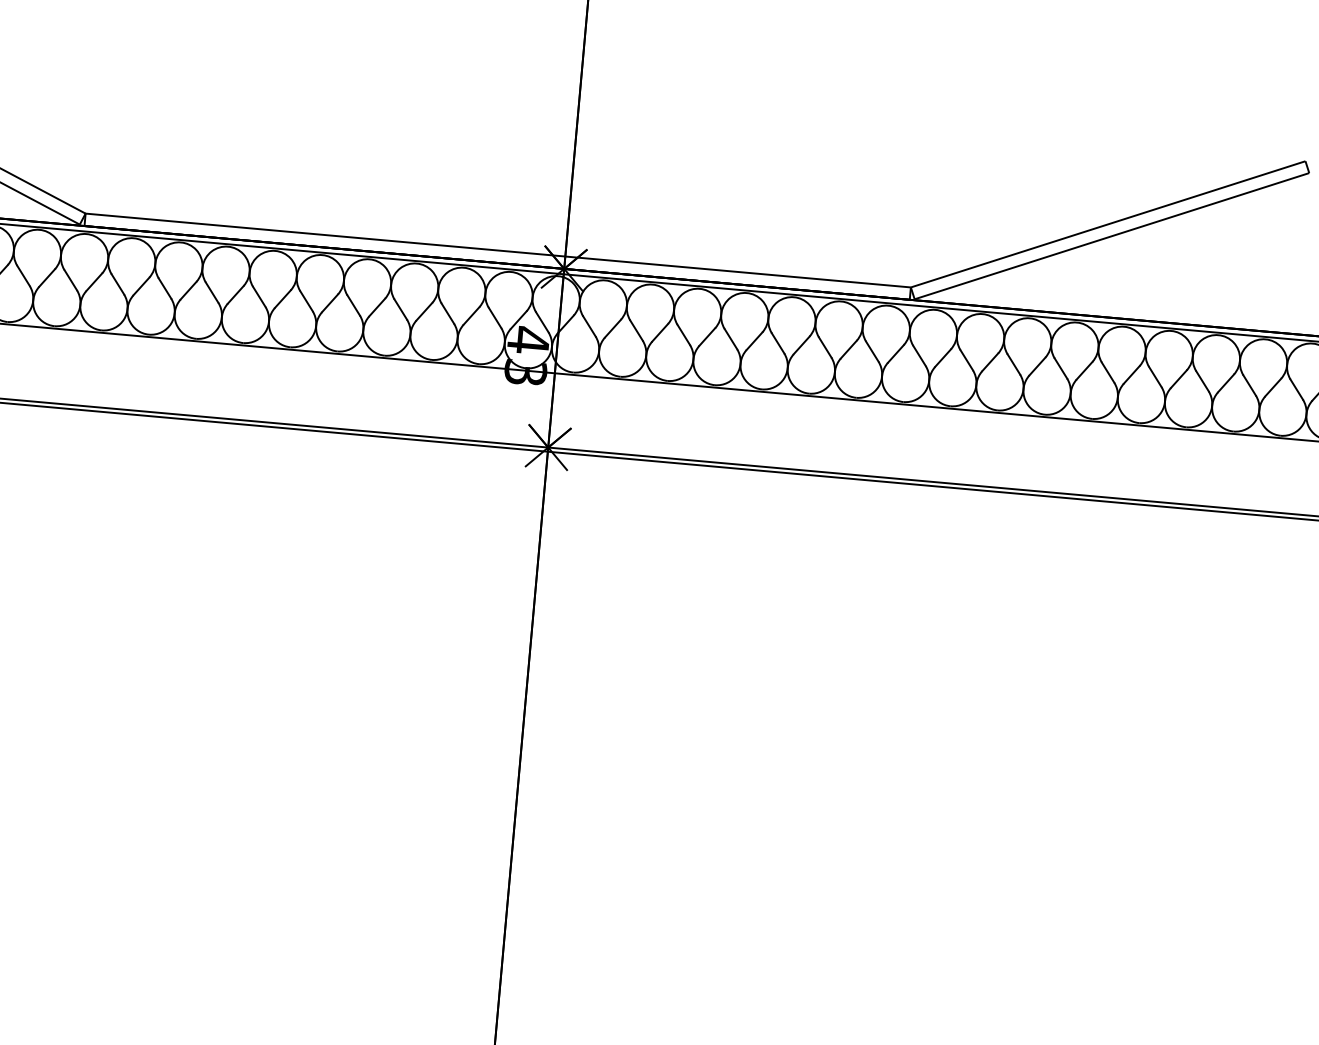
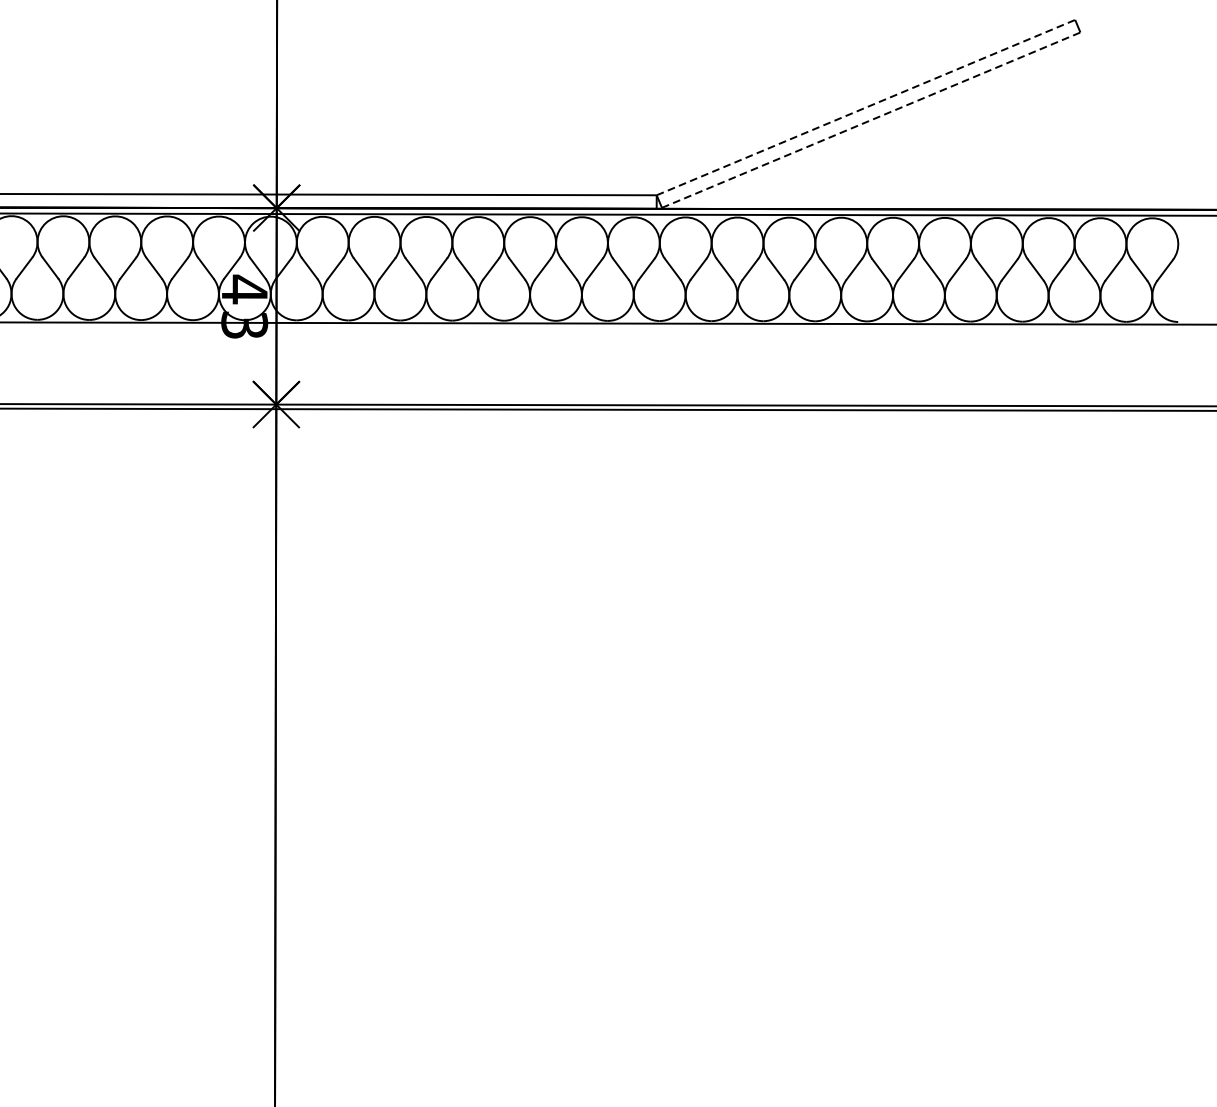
line: (1108, 224) -> (866, 107), solid -> dashed
line: (1112, 236) -> (871, 120), solid -> dashed

